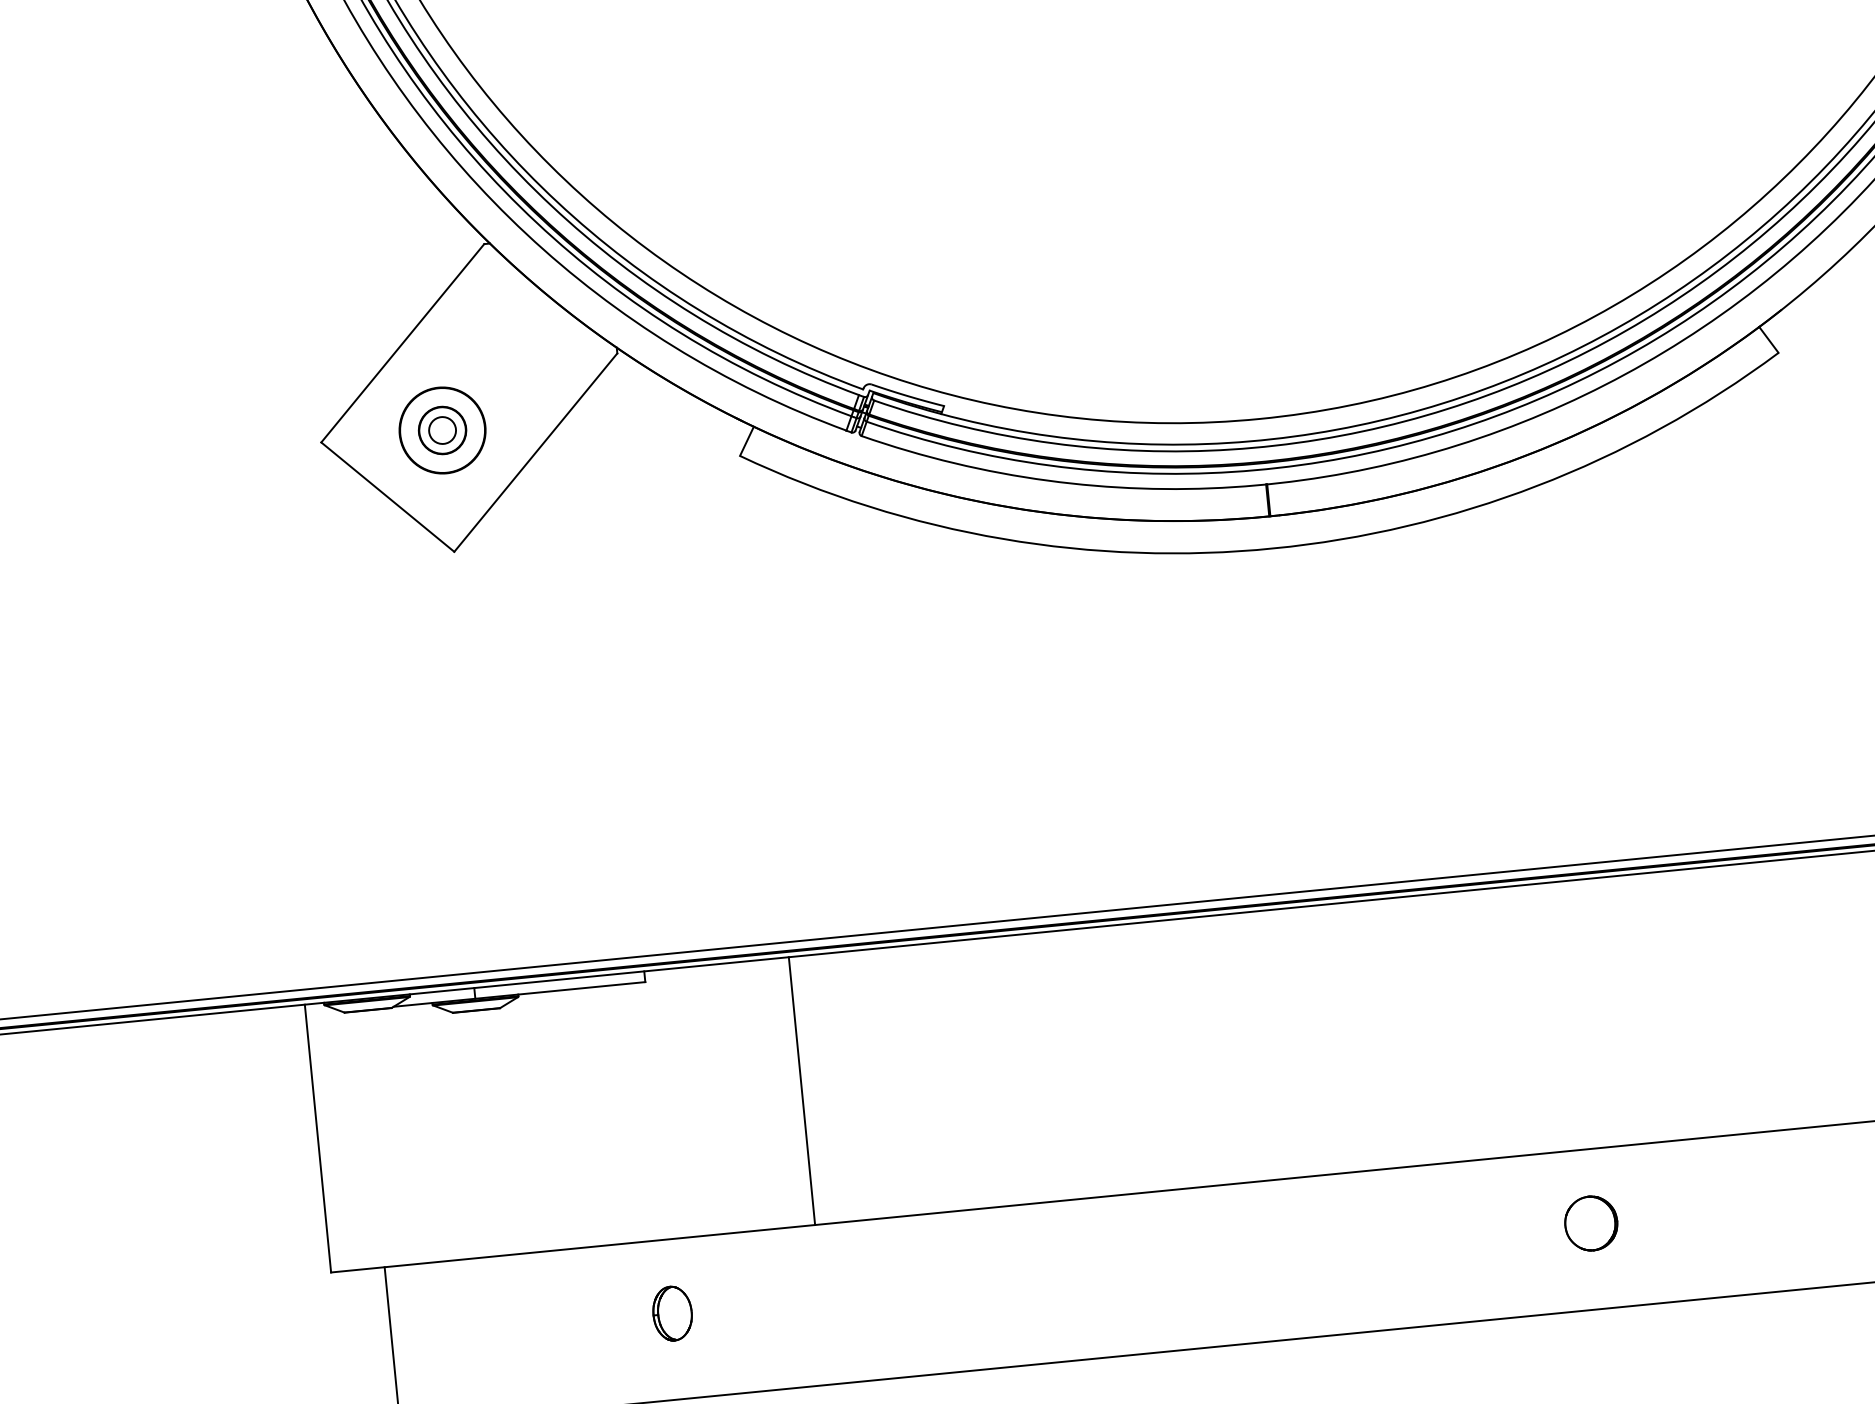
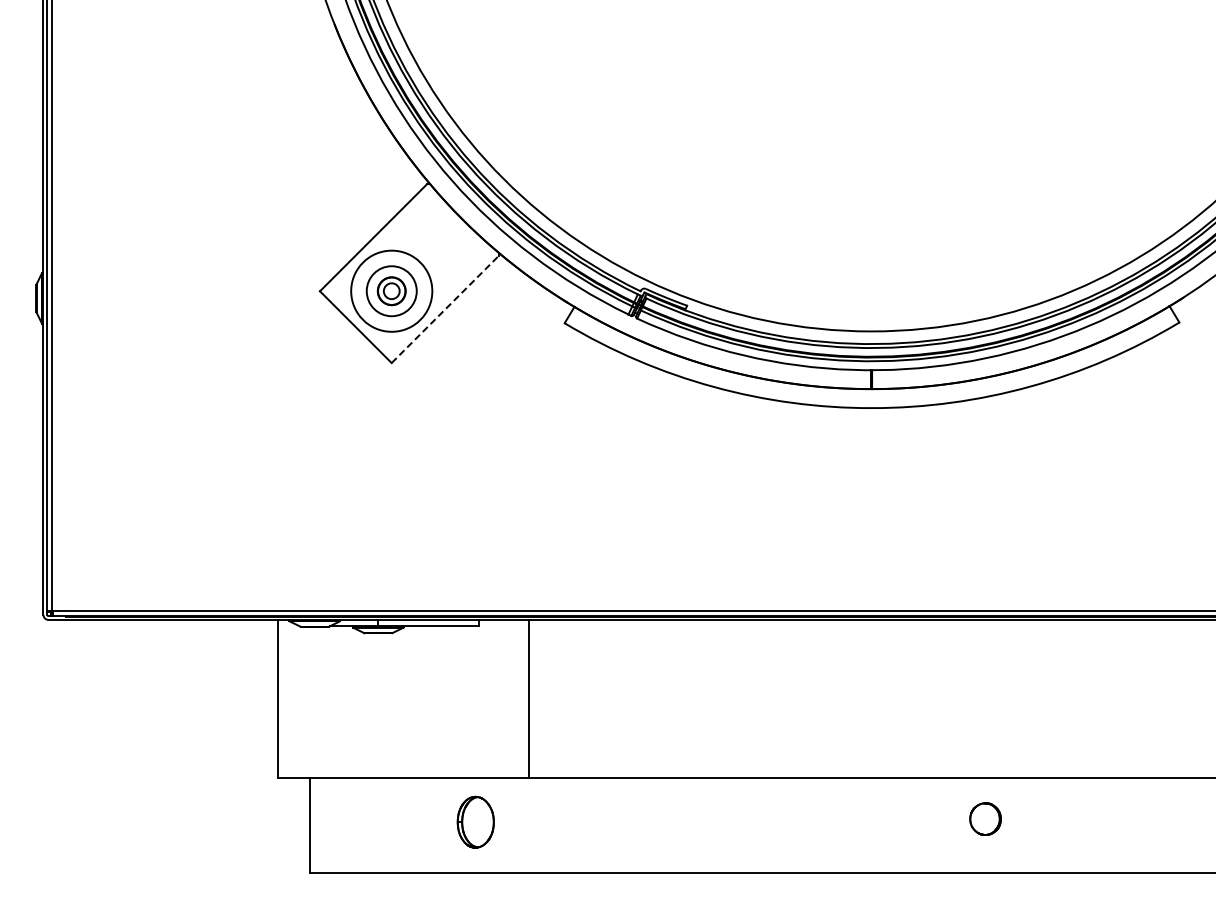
circle: (441, 429) -> (391, 290), size x1.6
line: (536, 452) -> (445, 309), solid -> dashed
line: (801, 1090) -> (529, 698), moved
part: (1591, 1222) -> (985, 818), moved
part: (671, 1312) -> (475, 821), size x1.6

